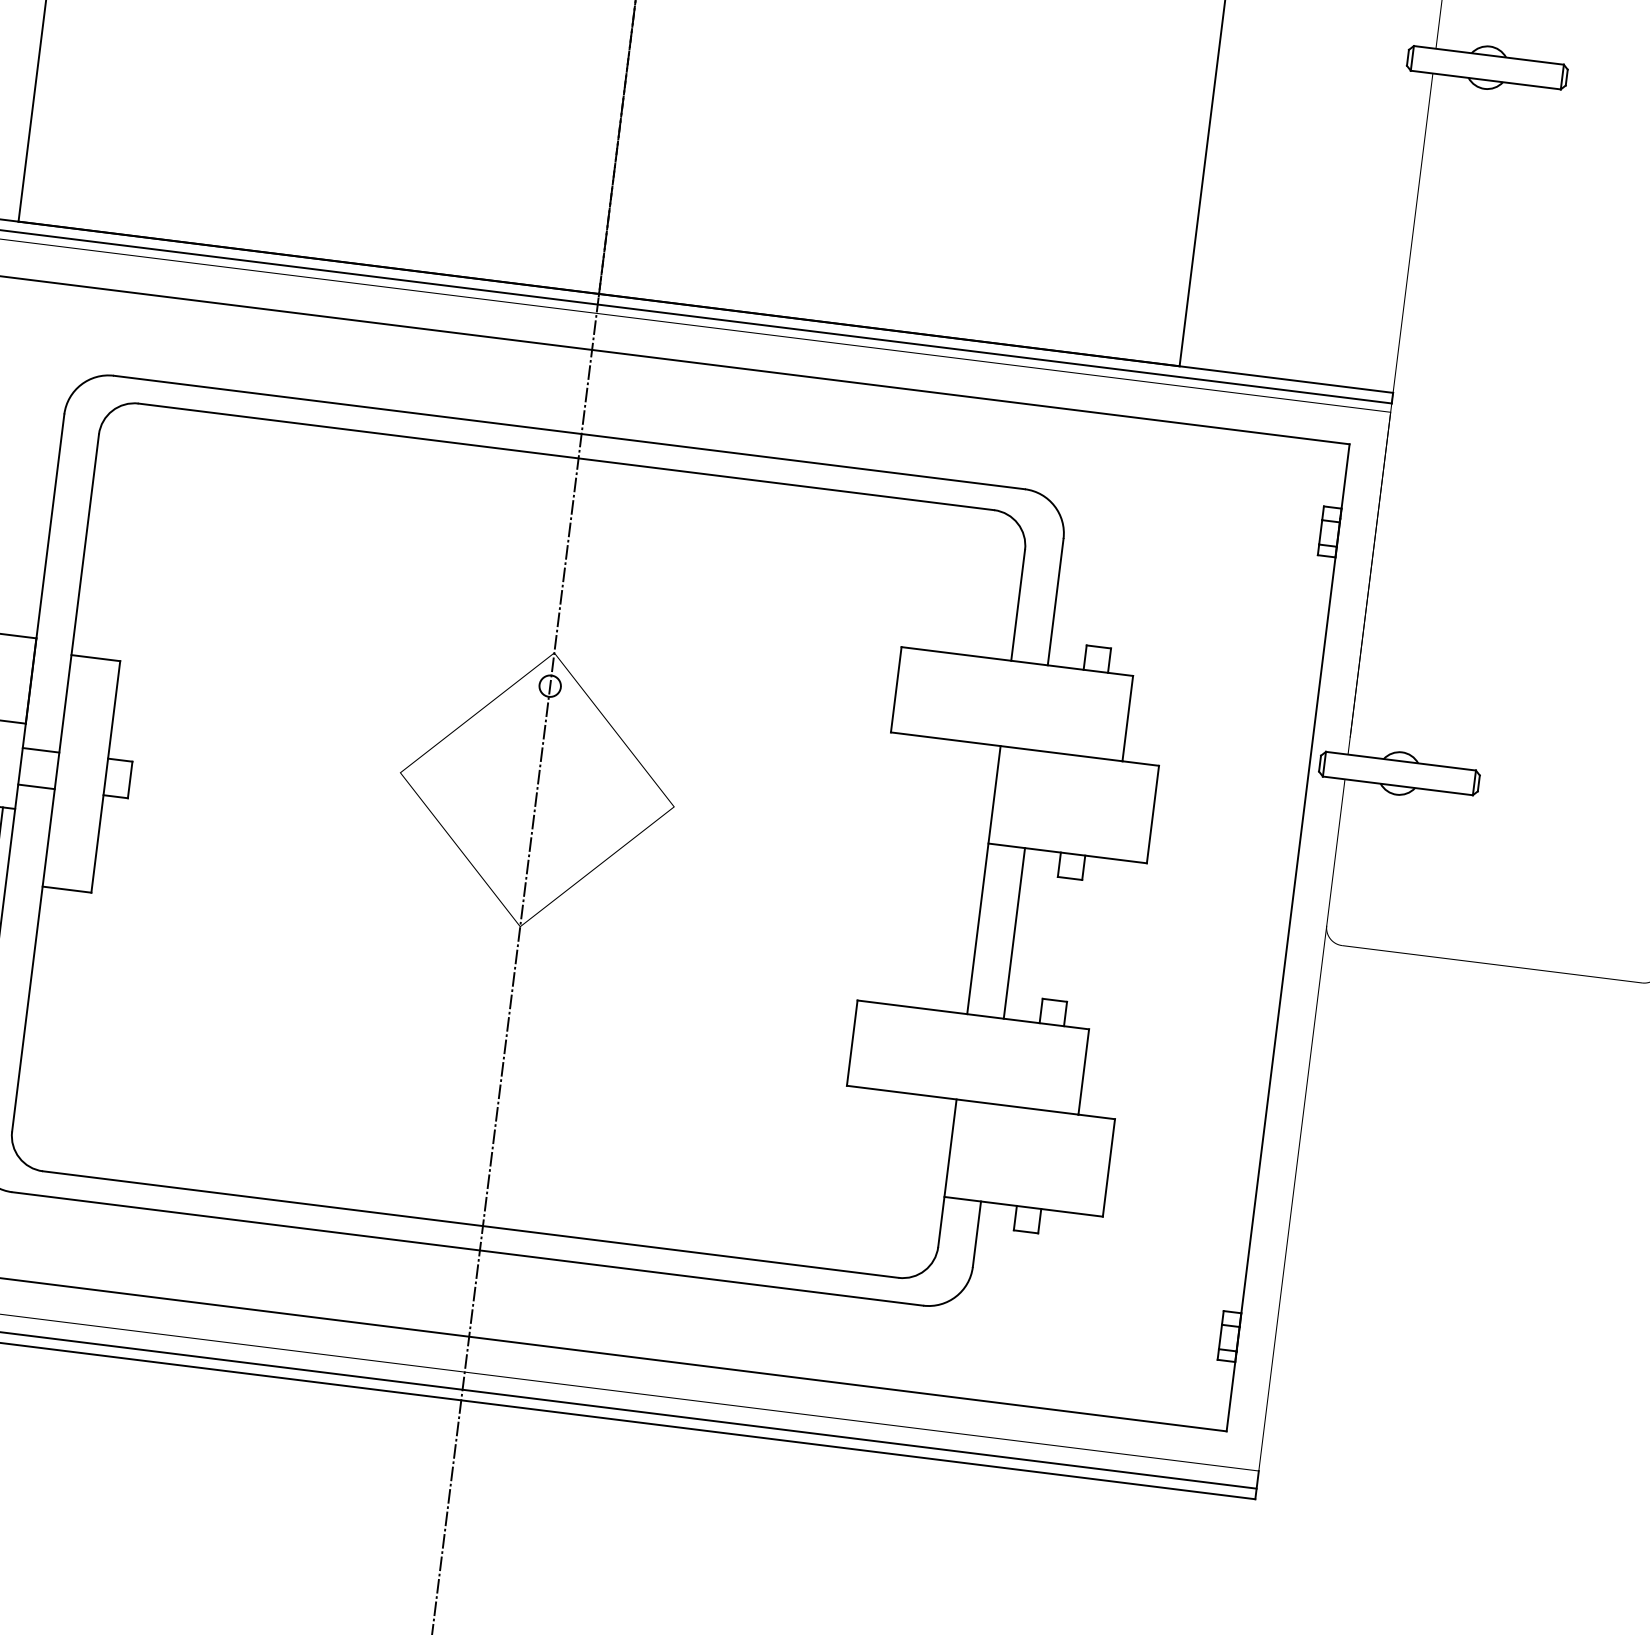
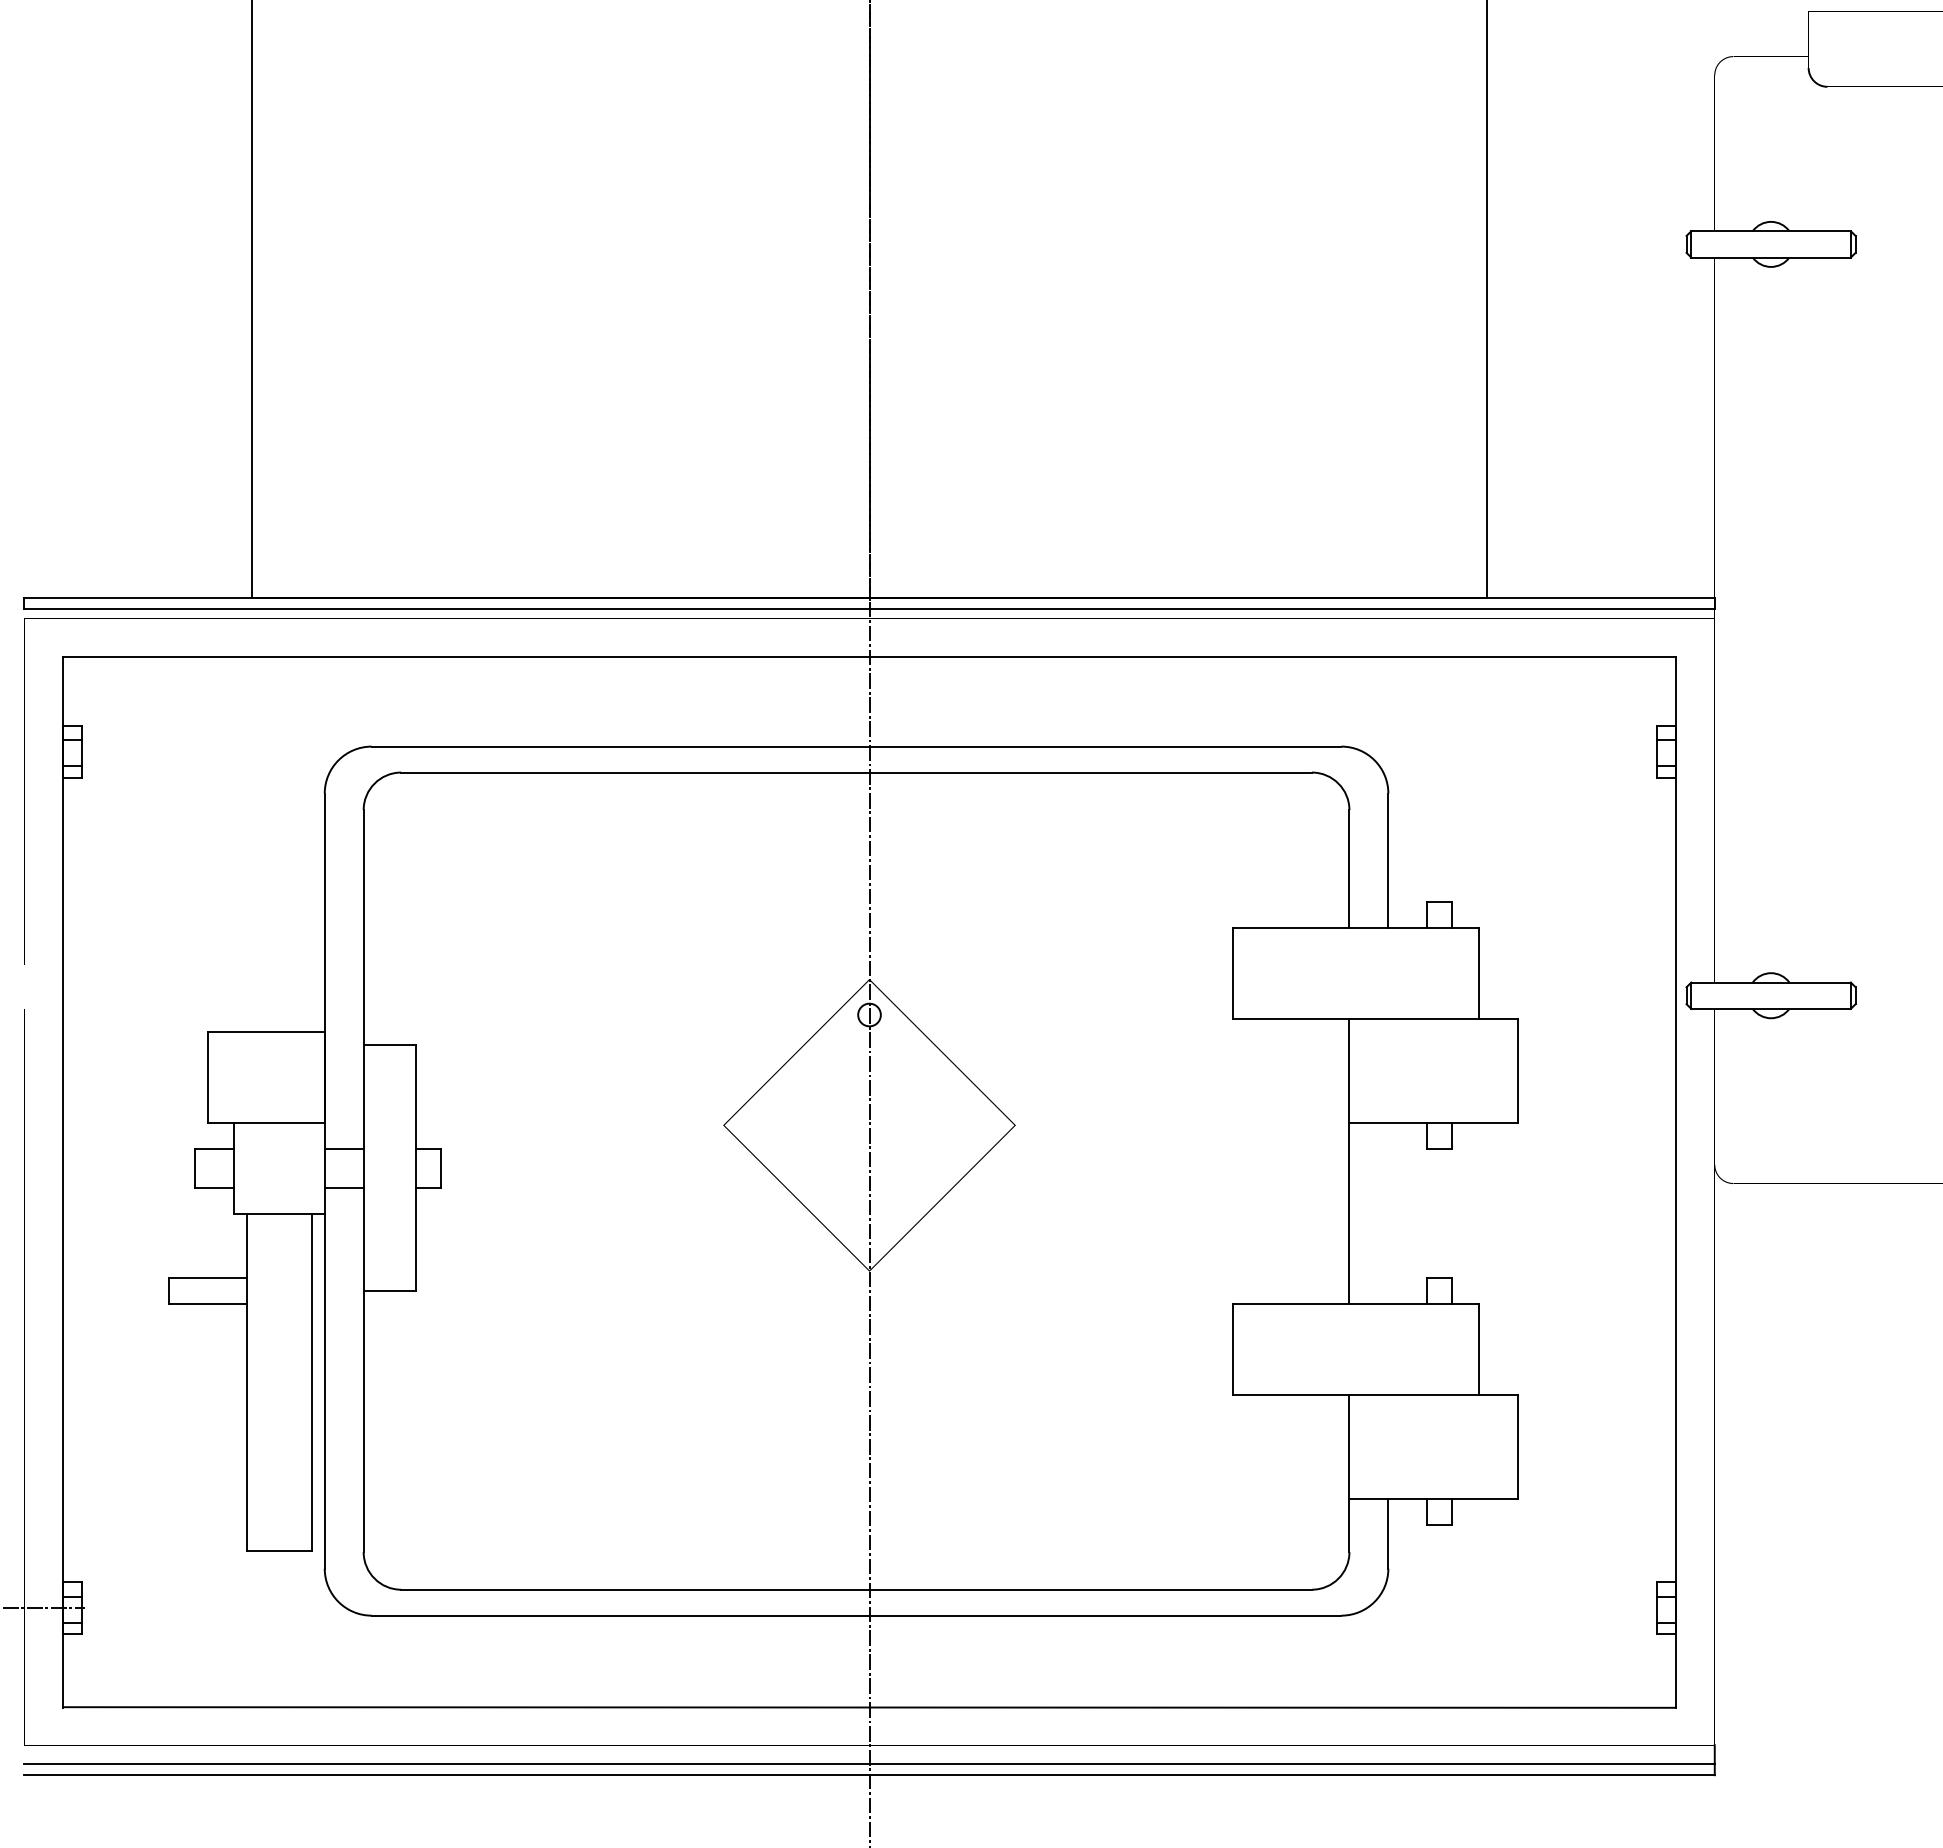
line: (1014, 933) -> (1388, 1213), removed

